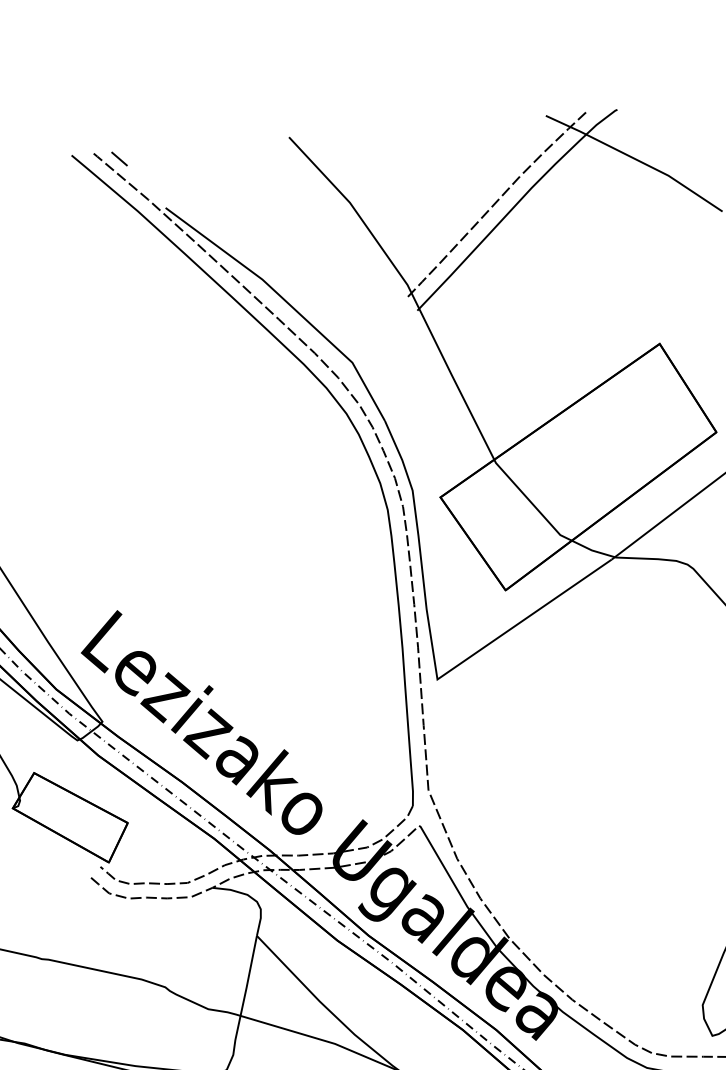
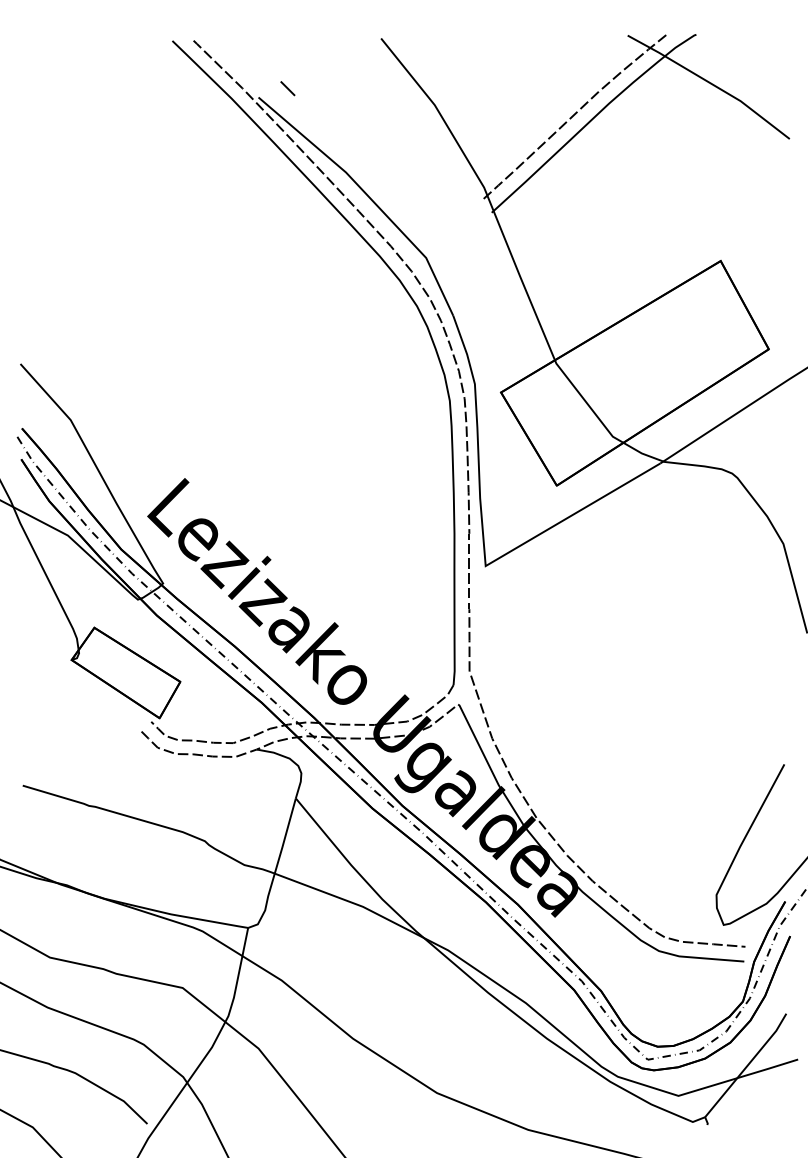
line: (119, 158) -> (287, 88), moved

